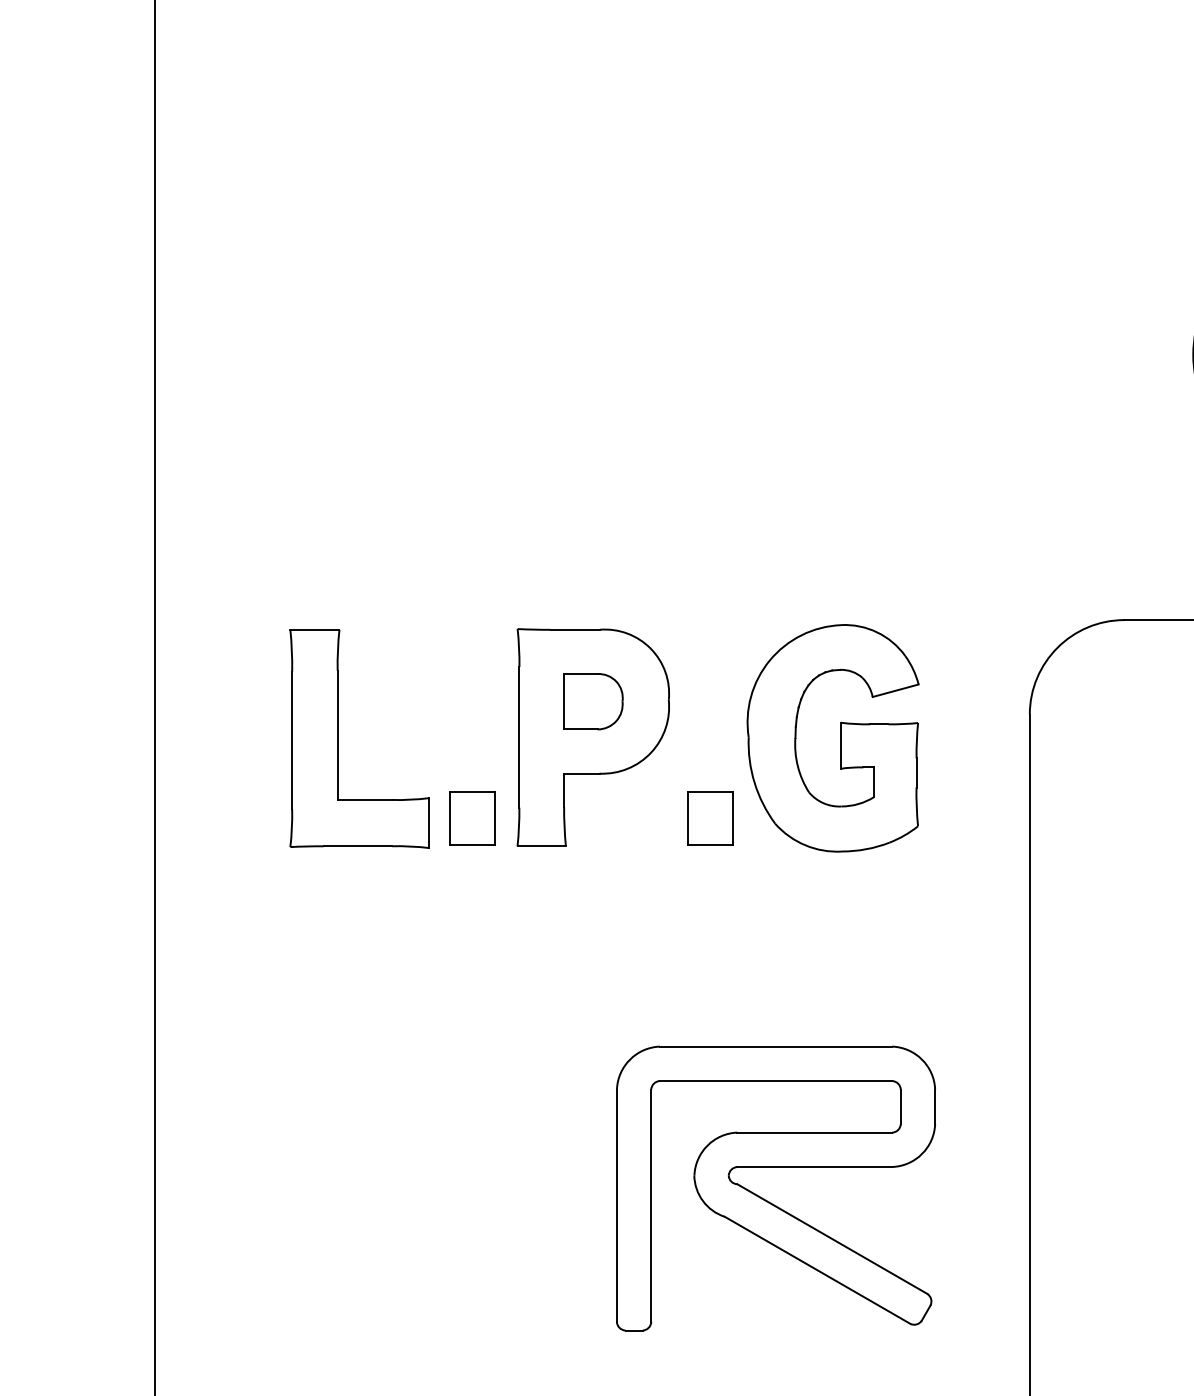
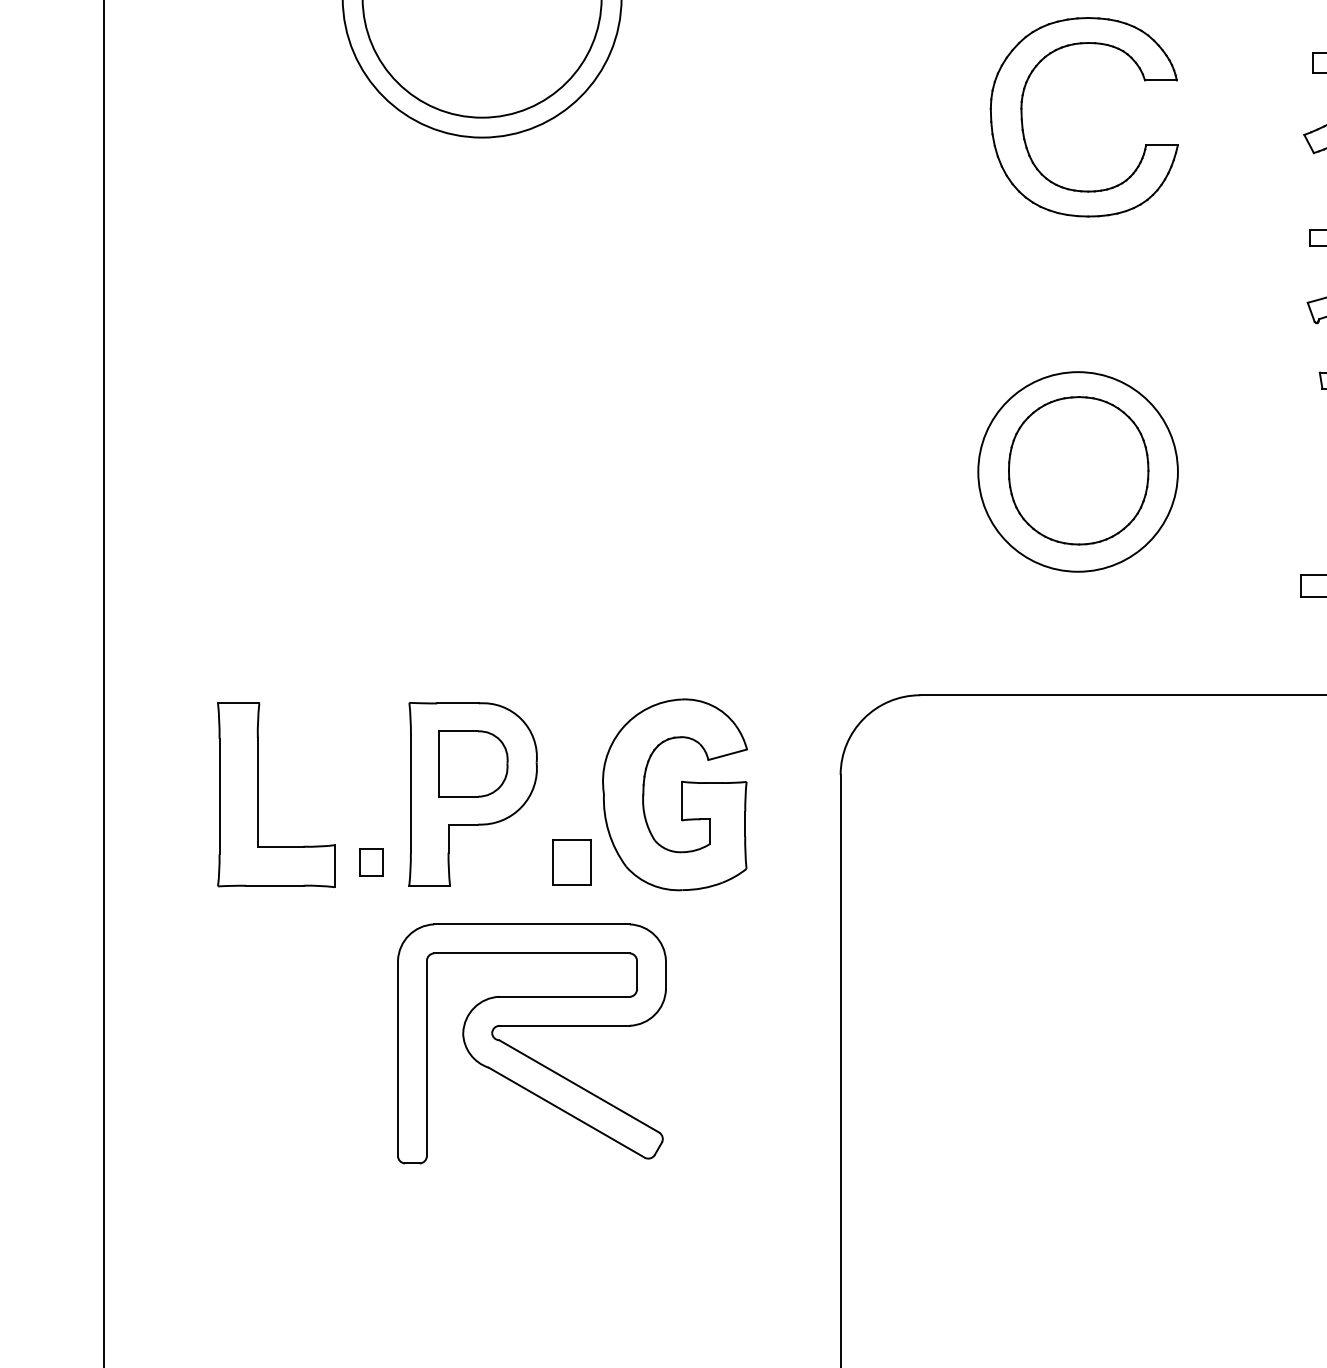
part: (593, 701) -> (473, 763), size x1.4
part: (471, 818) -> (370, 862), size x0.6
part: (769, 1201) -> (526, 1054), moved

